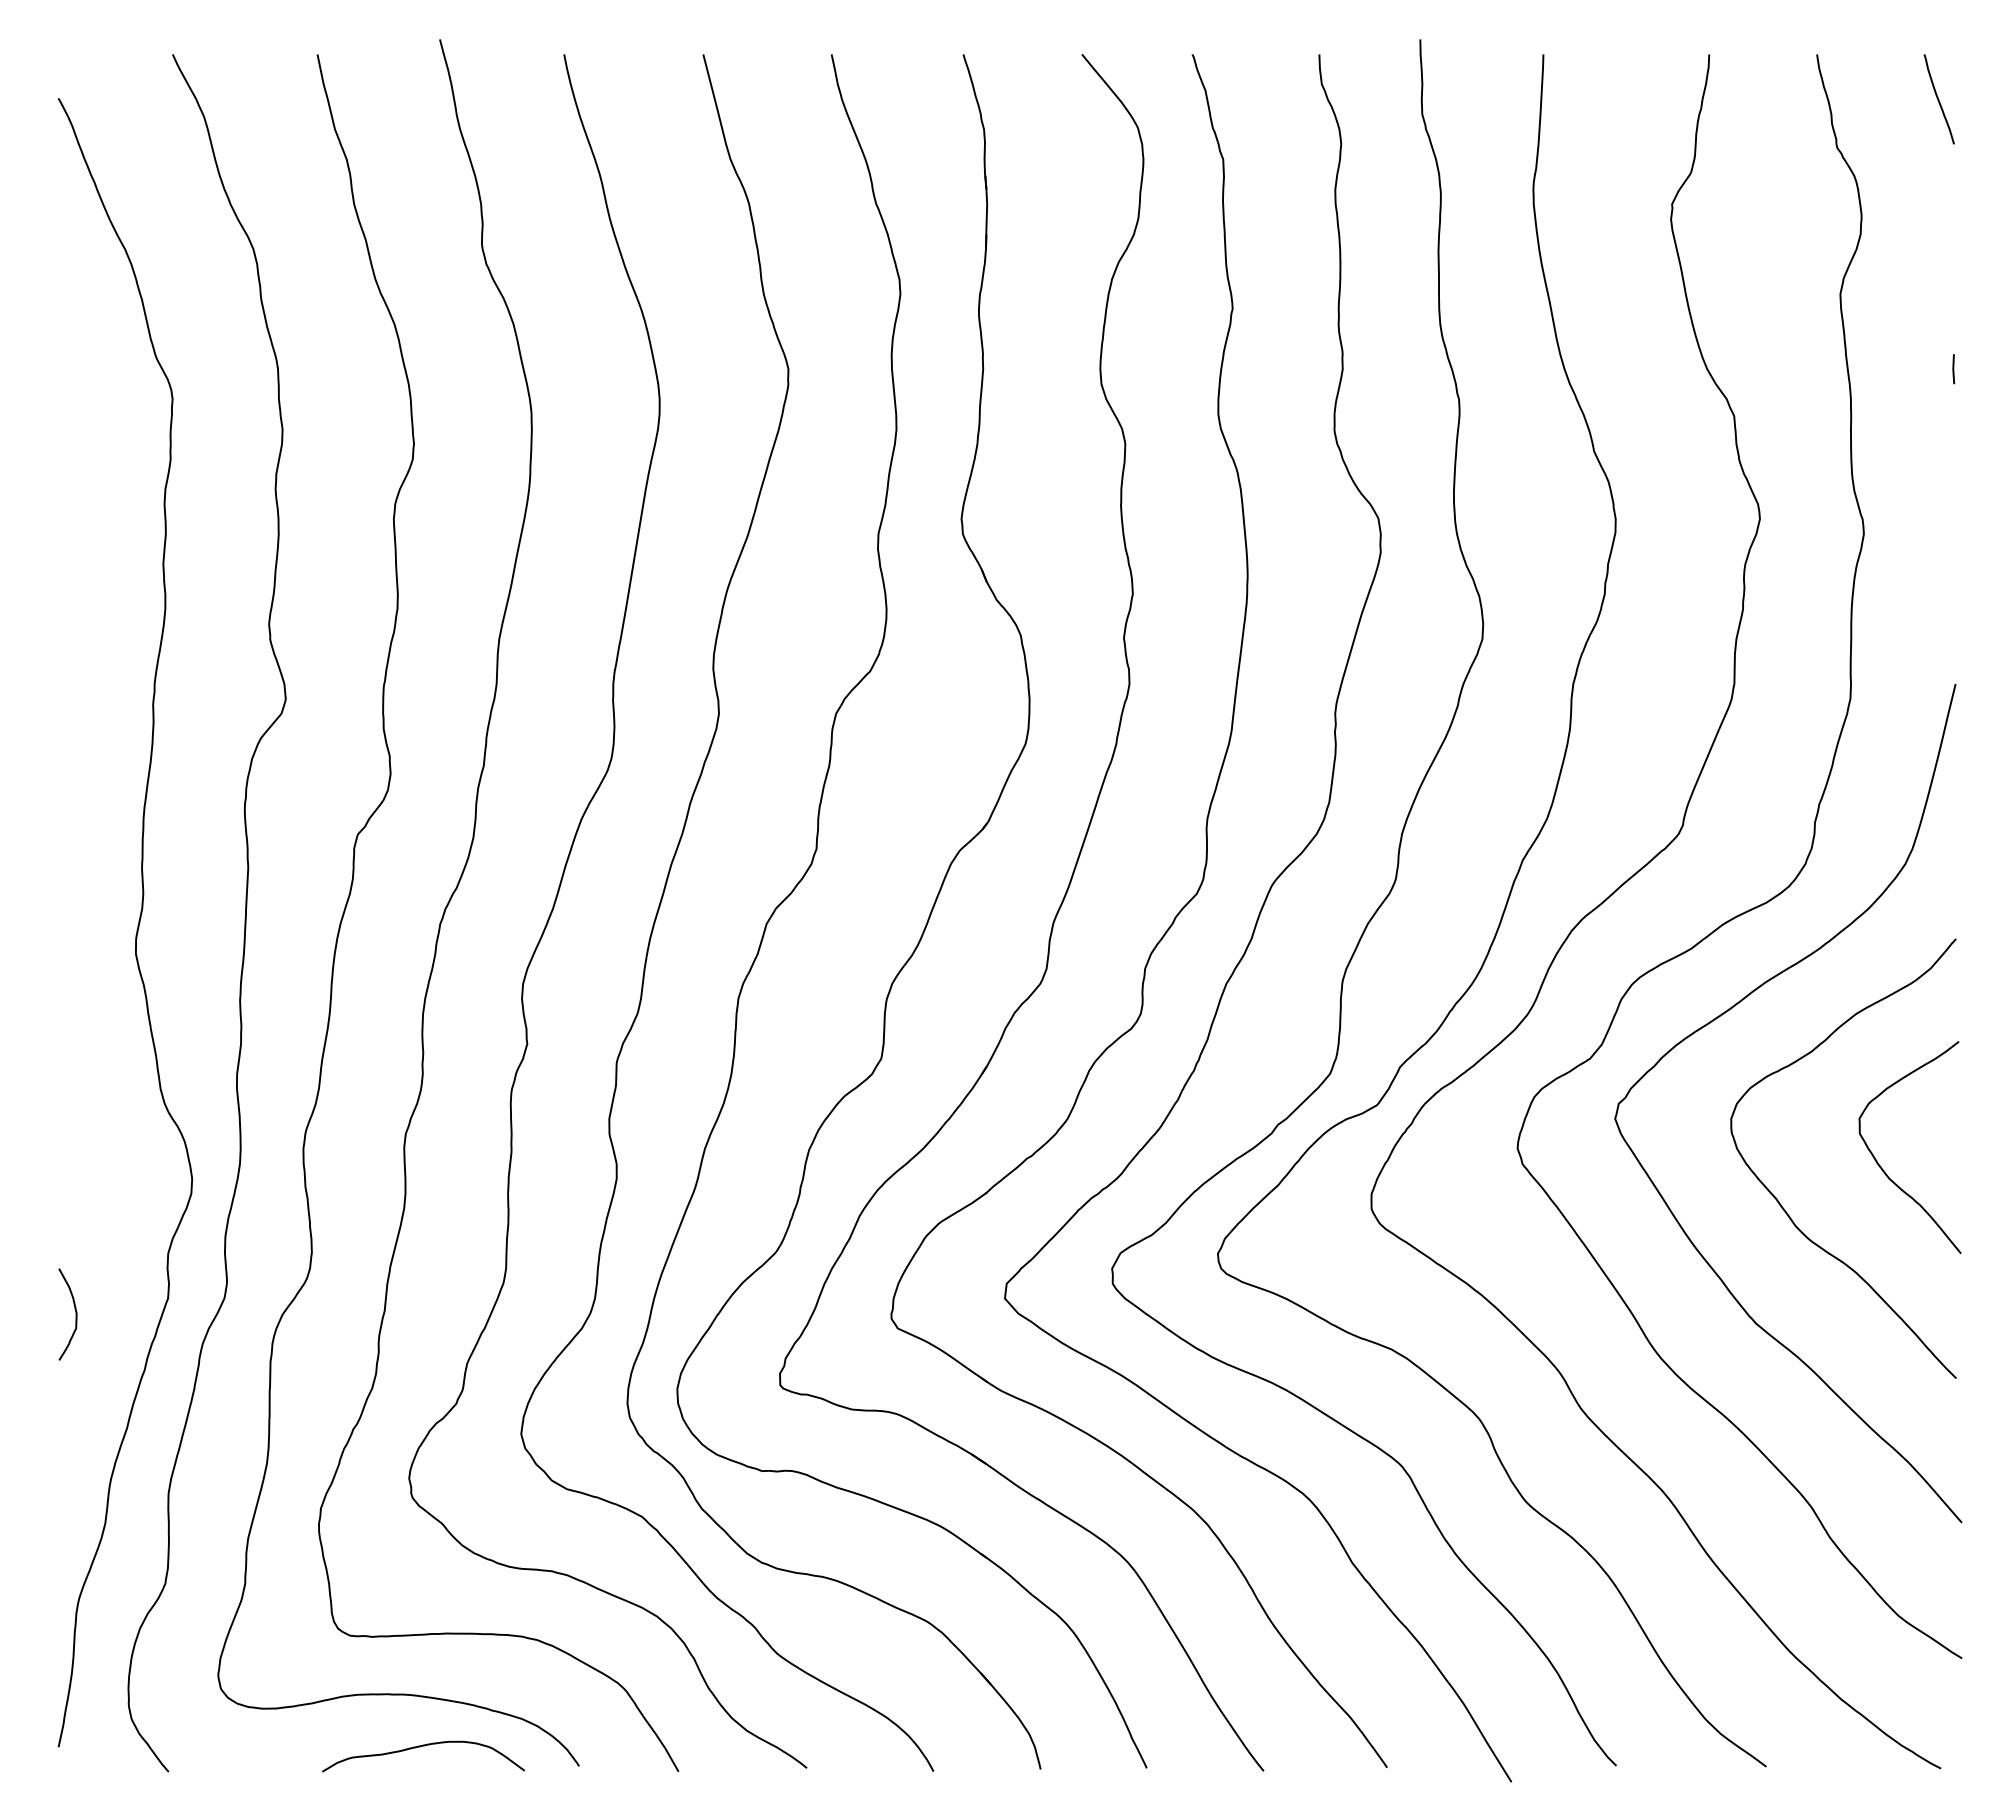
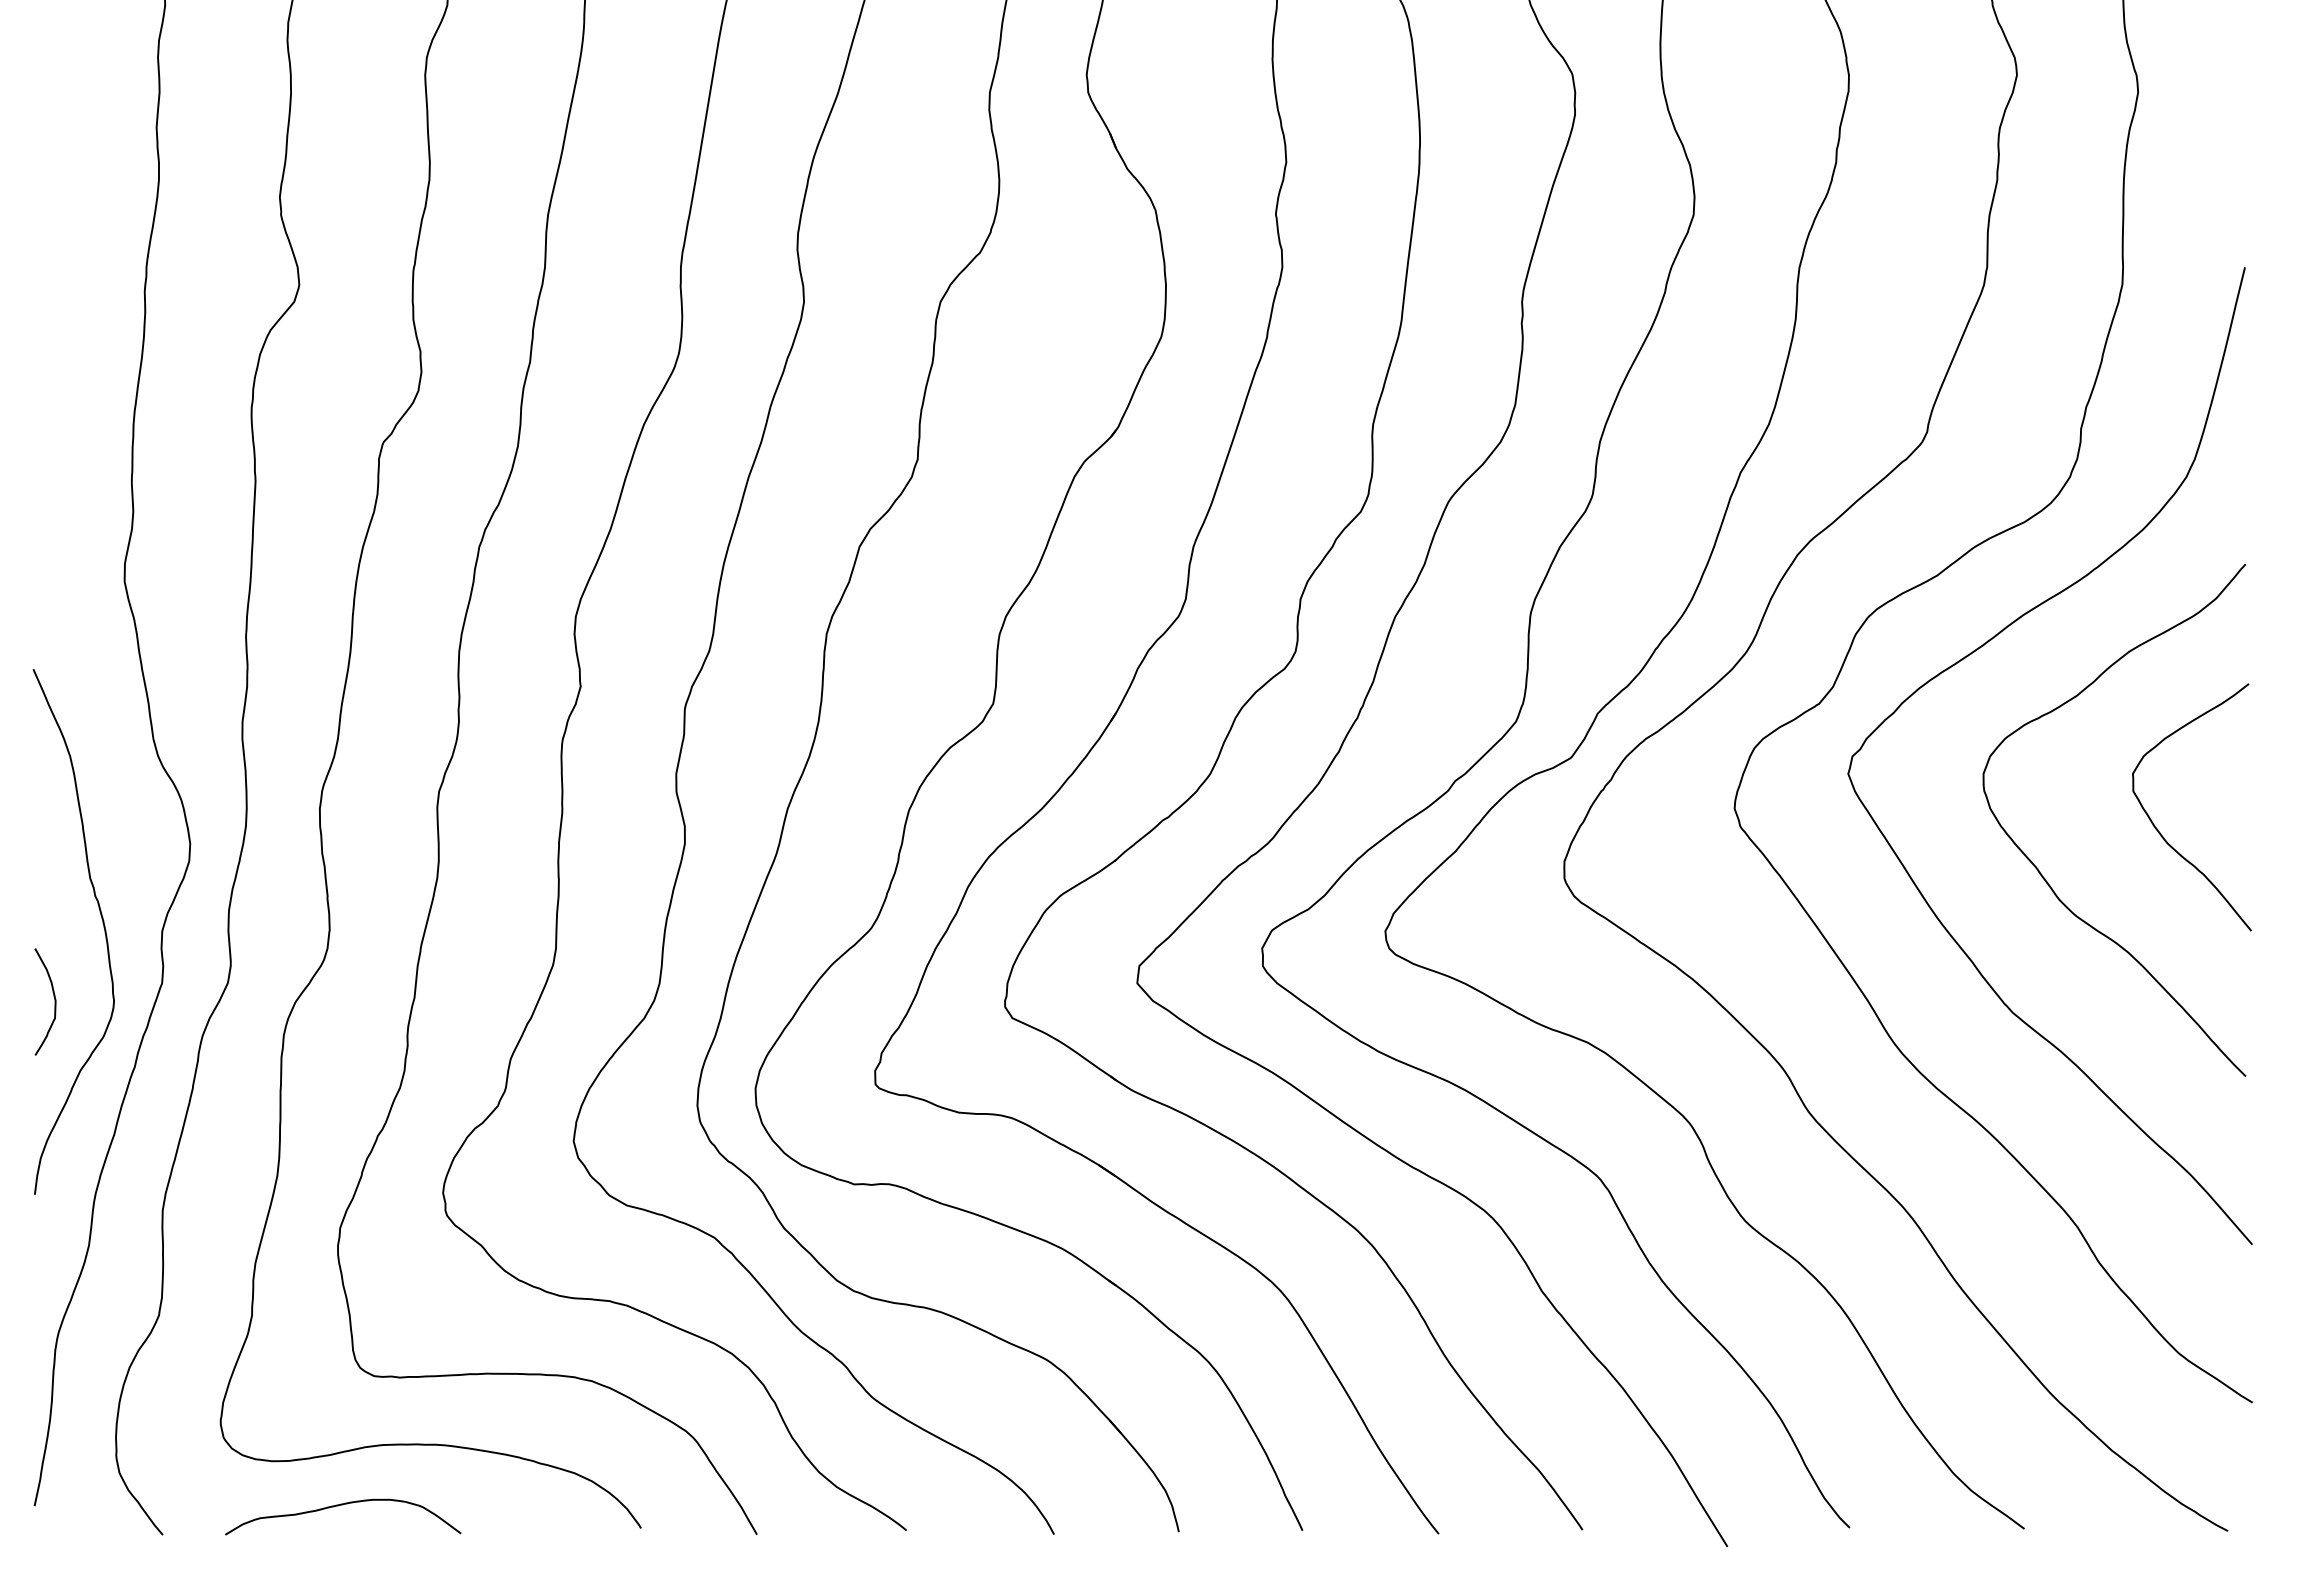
curve: (116, 1246) -> (102, 922), added
curve: (420, 1747) -> (339, 1506), moved

